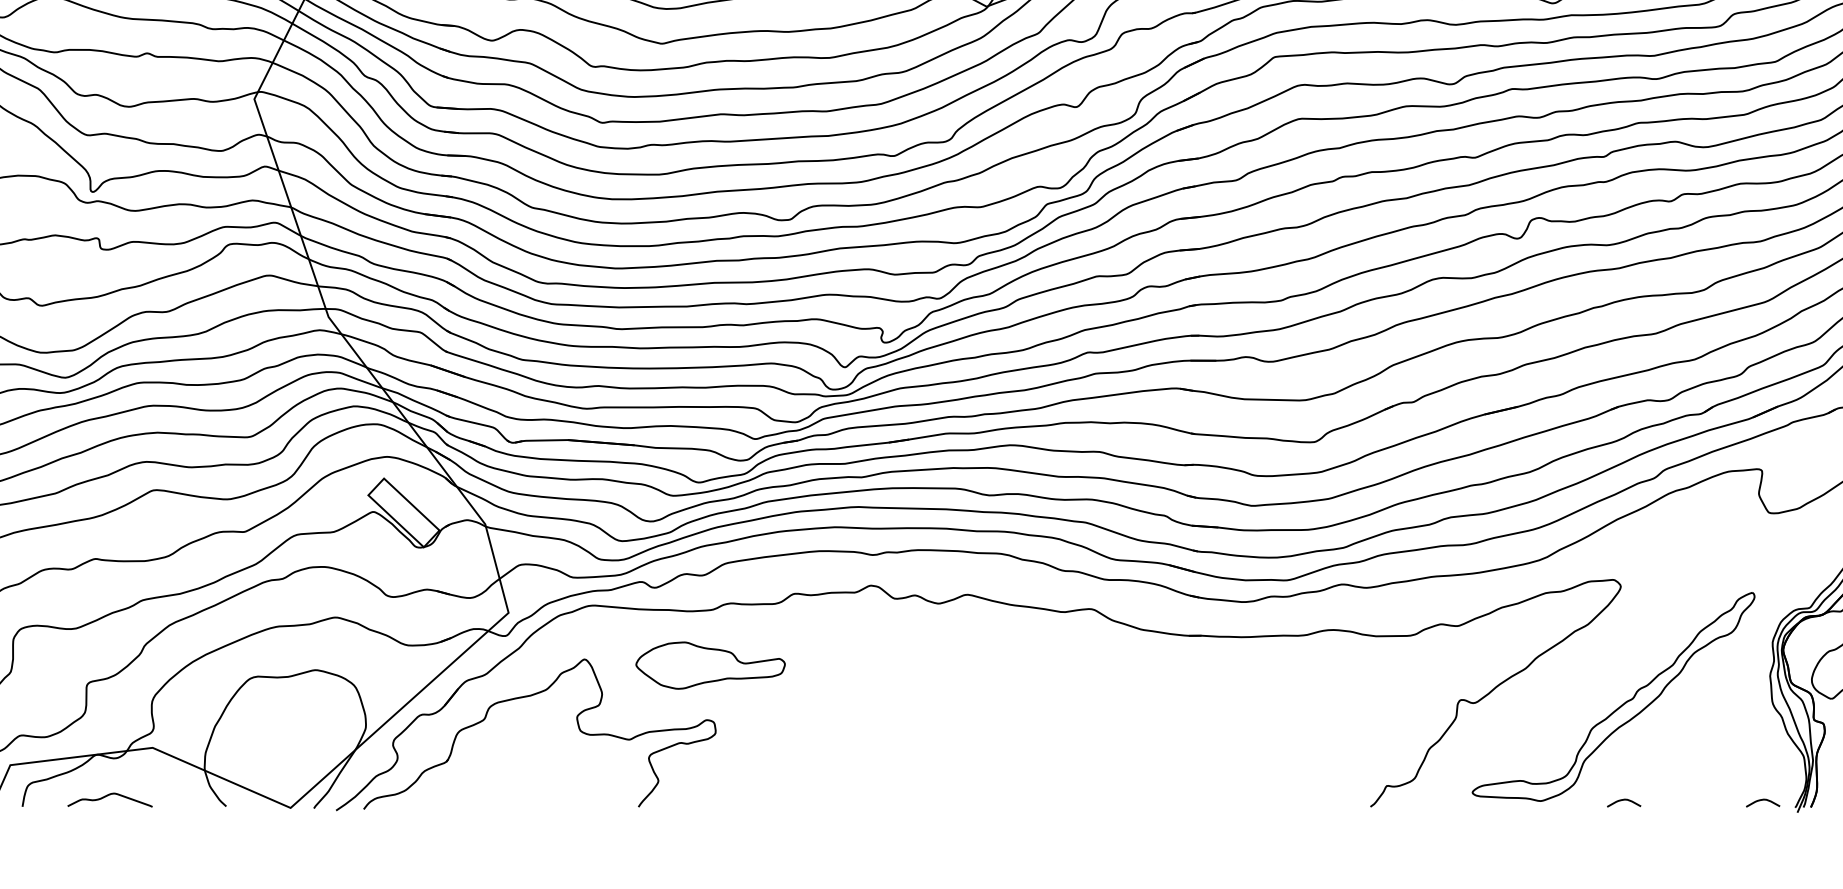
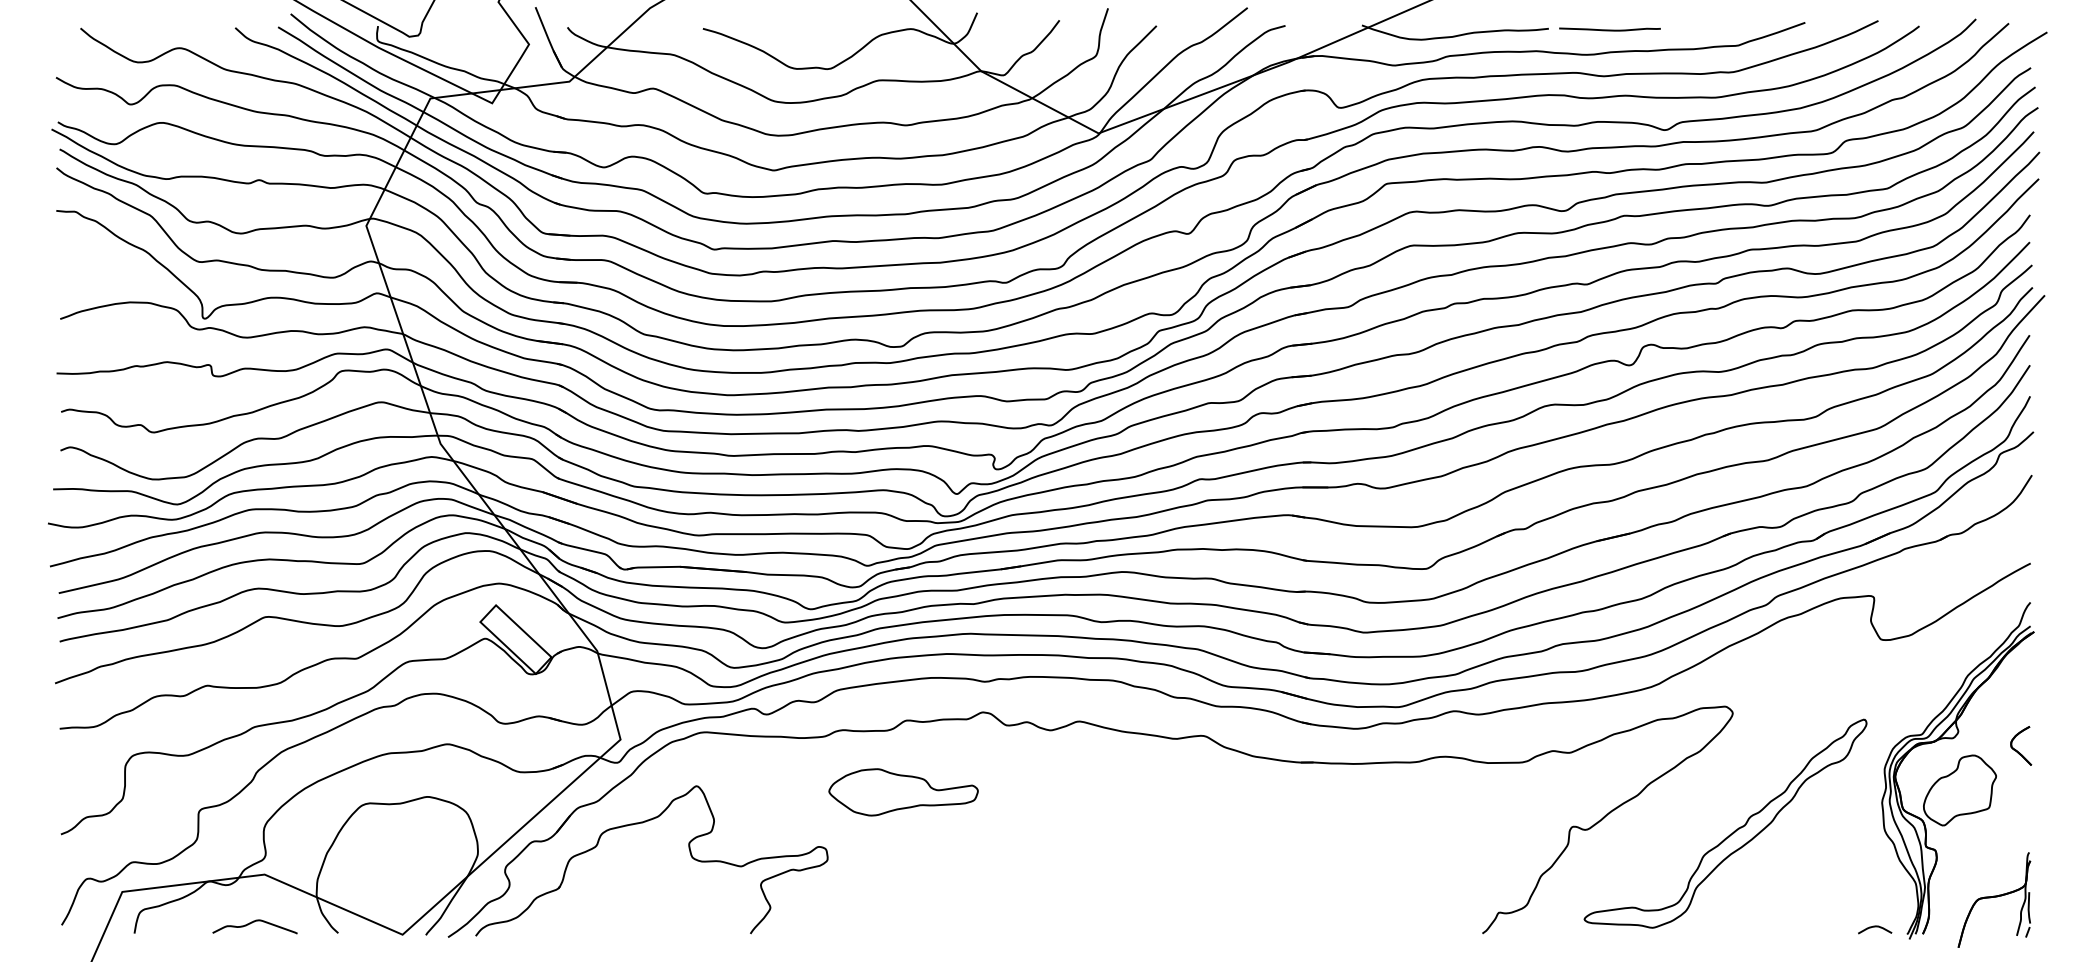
part: (710, 665) -> (903, 792), moved
curve: (107, 796) -> (252, 923), moved
curve: (1624, 800) -> (1736, 927), removed

